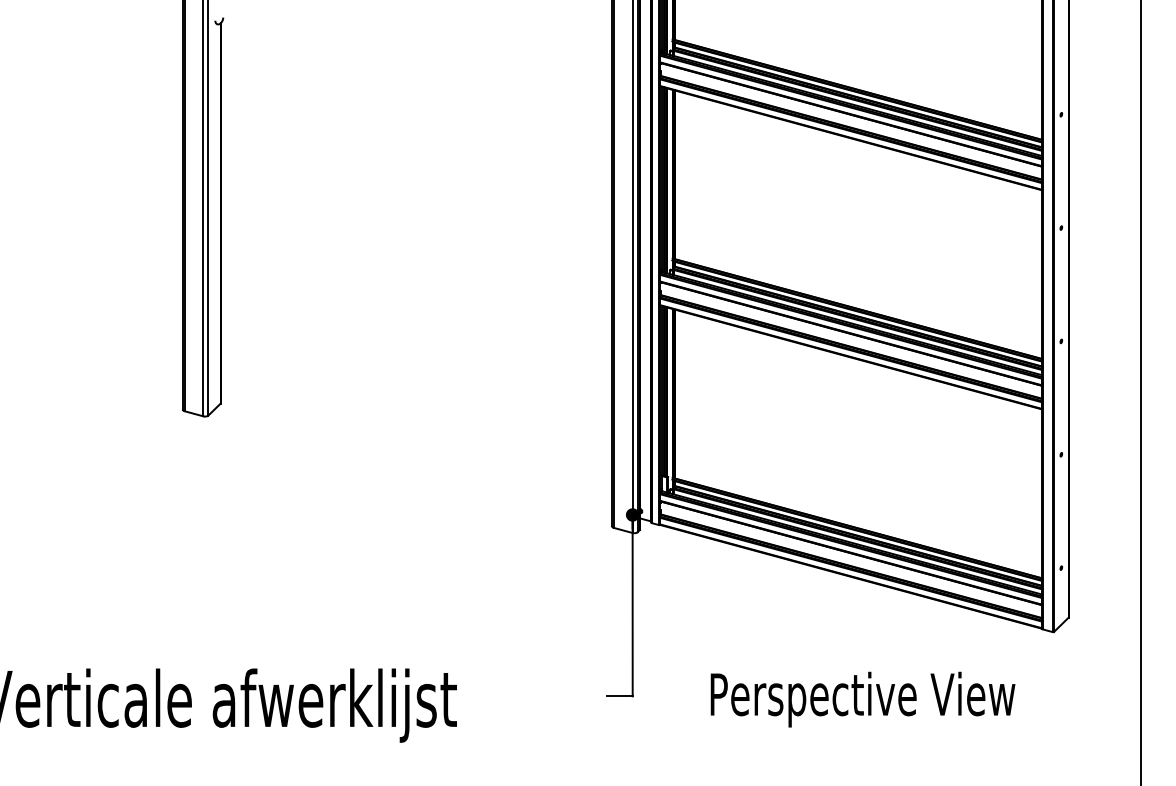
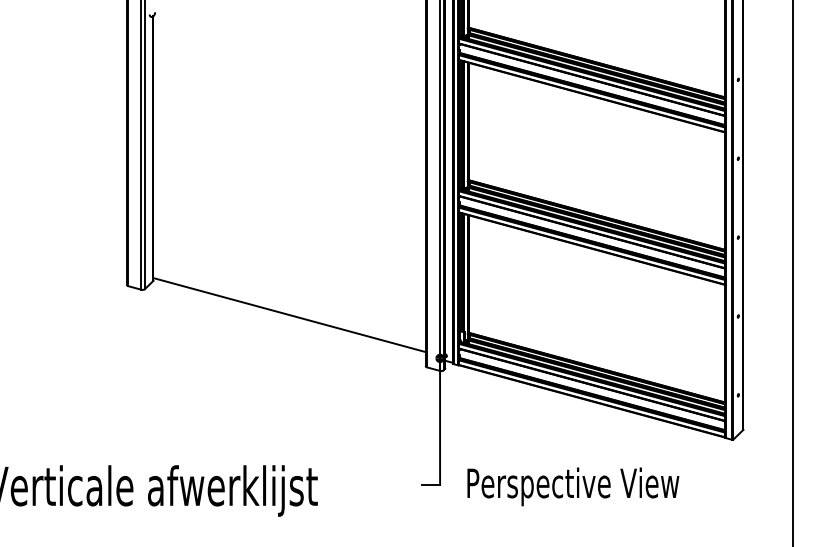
line: (416, 453) -> (289, 315), added
text: (863, 699) -> (573, 486), moved

